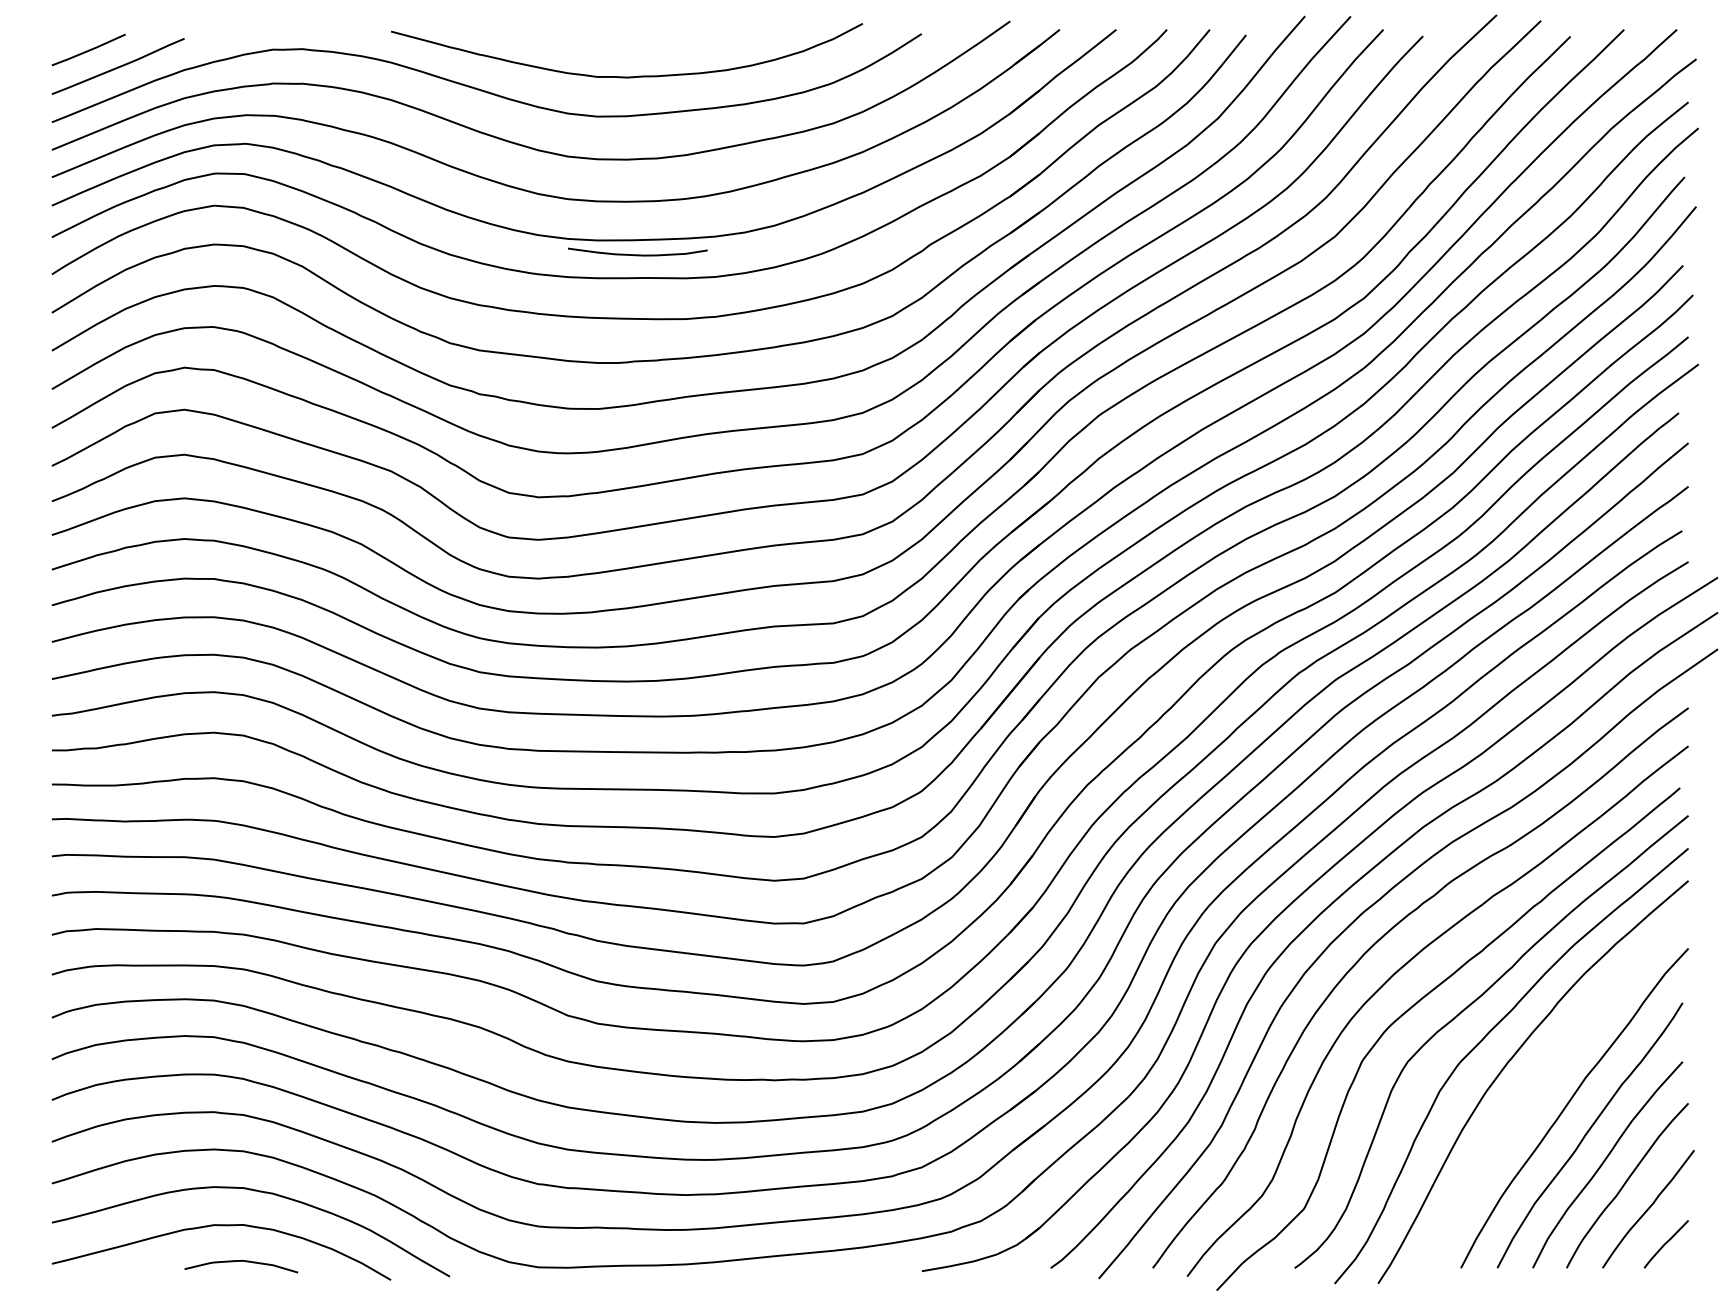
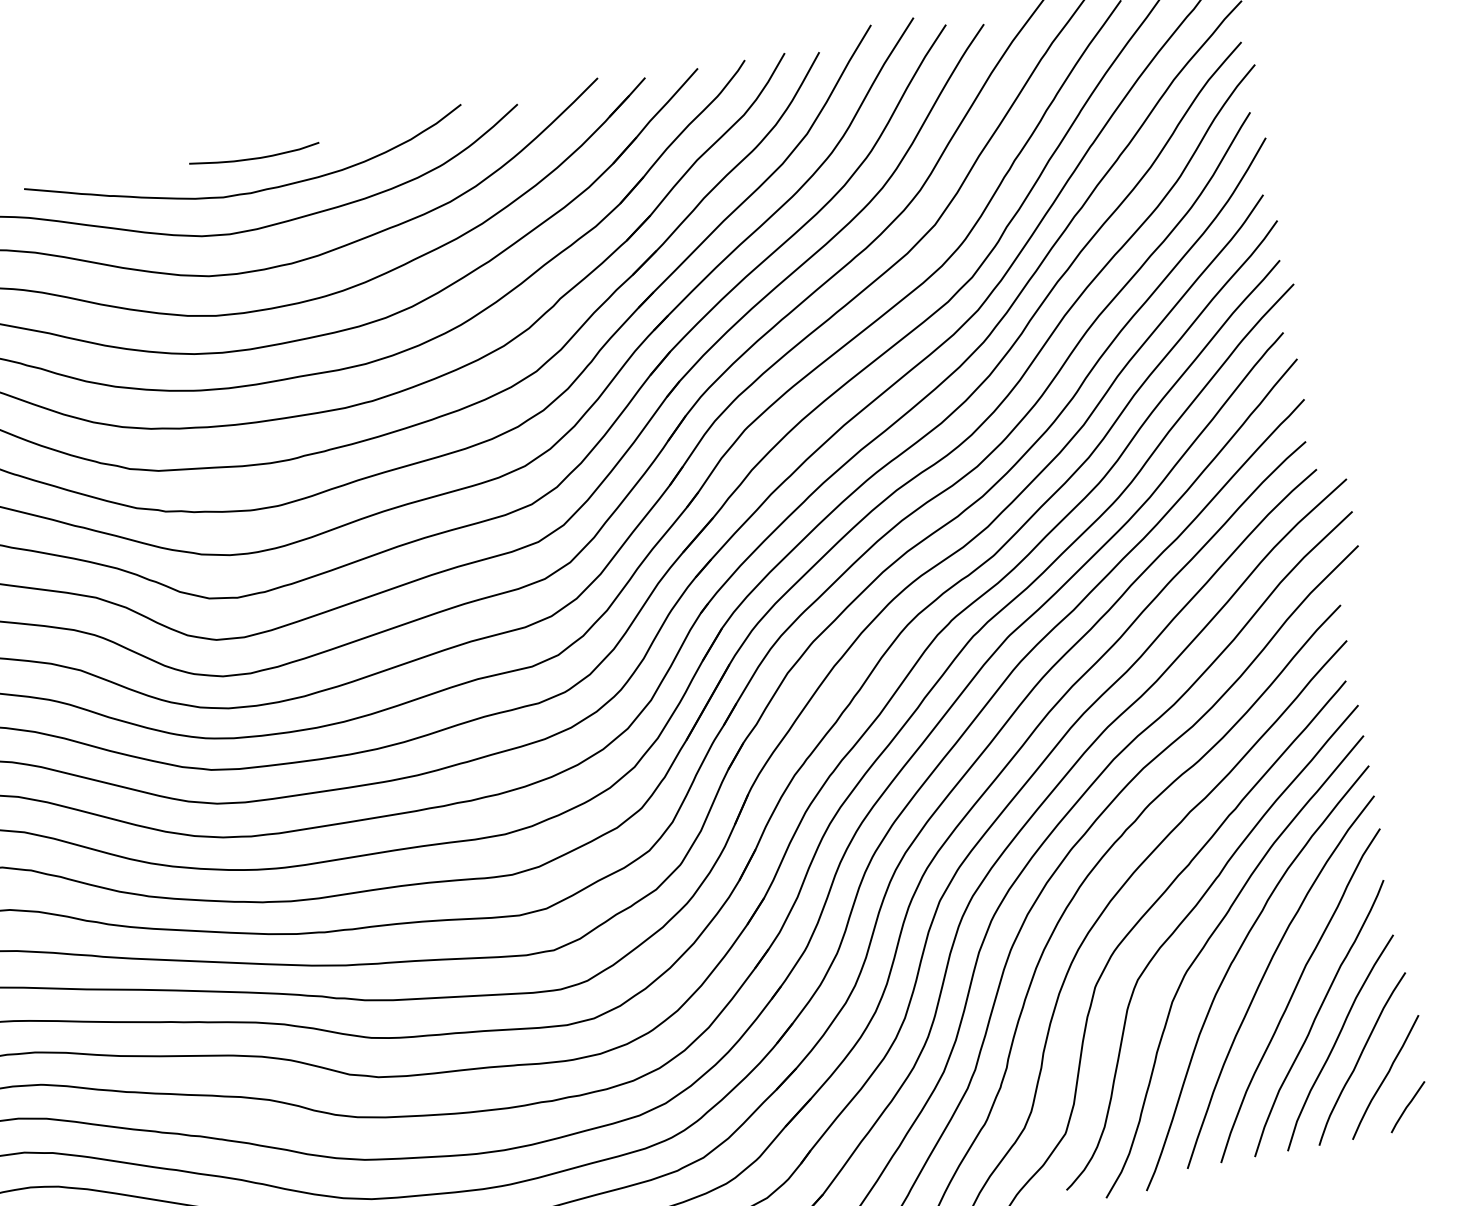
curve: (637, 254) -> (254, 157), moved
curve: (1541, 1080) -> (1265, 975), added

